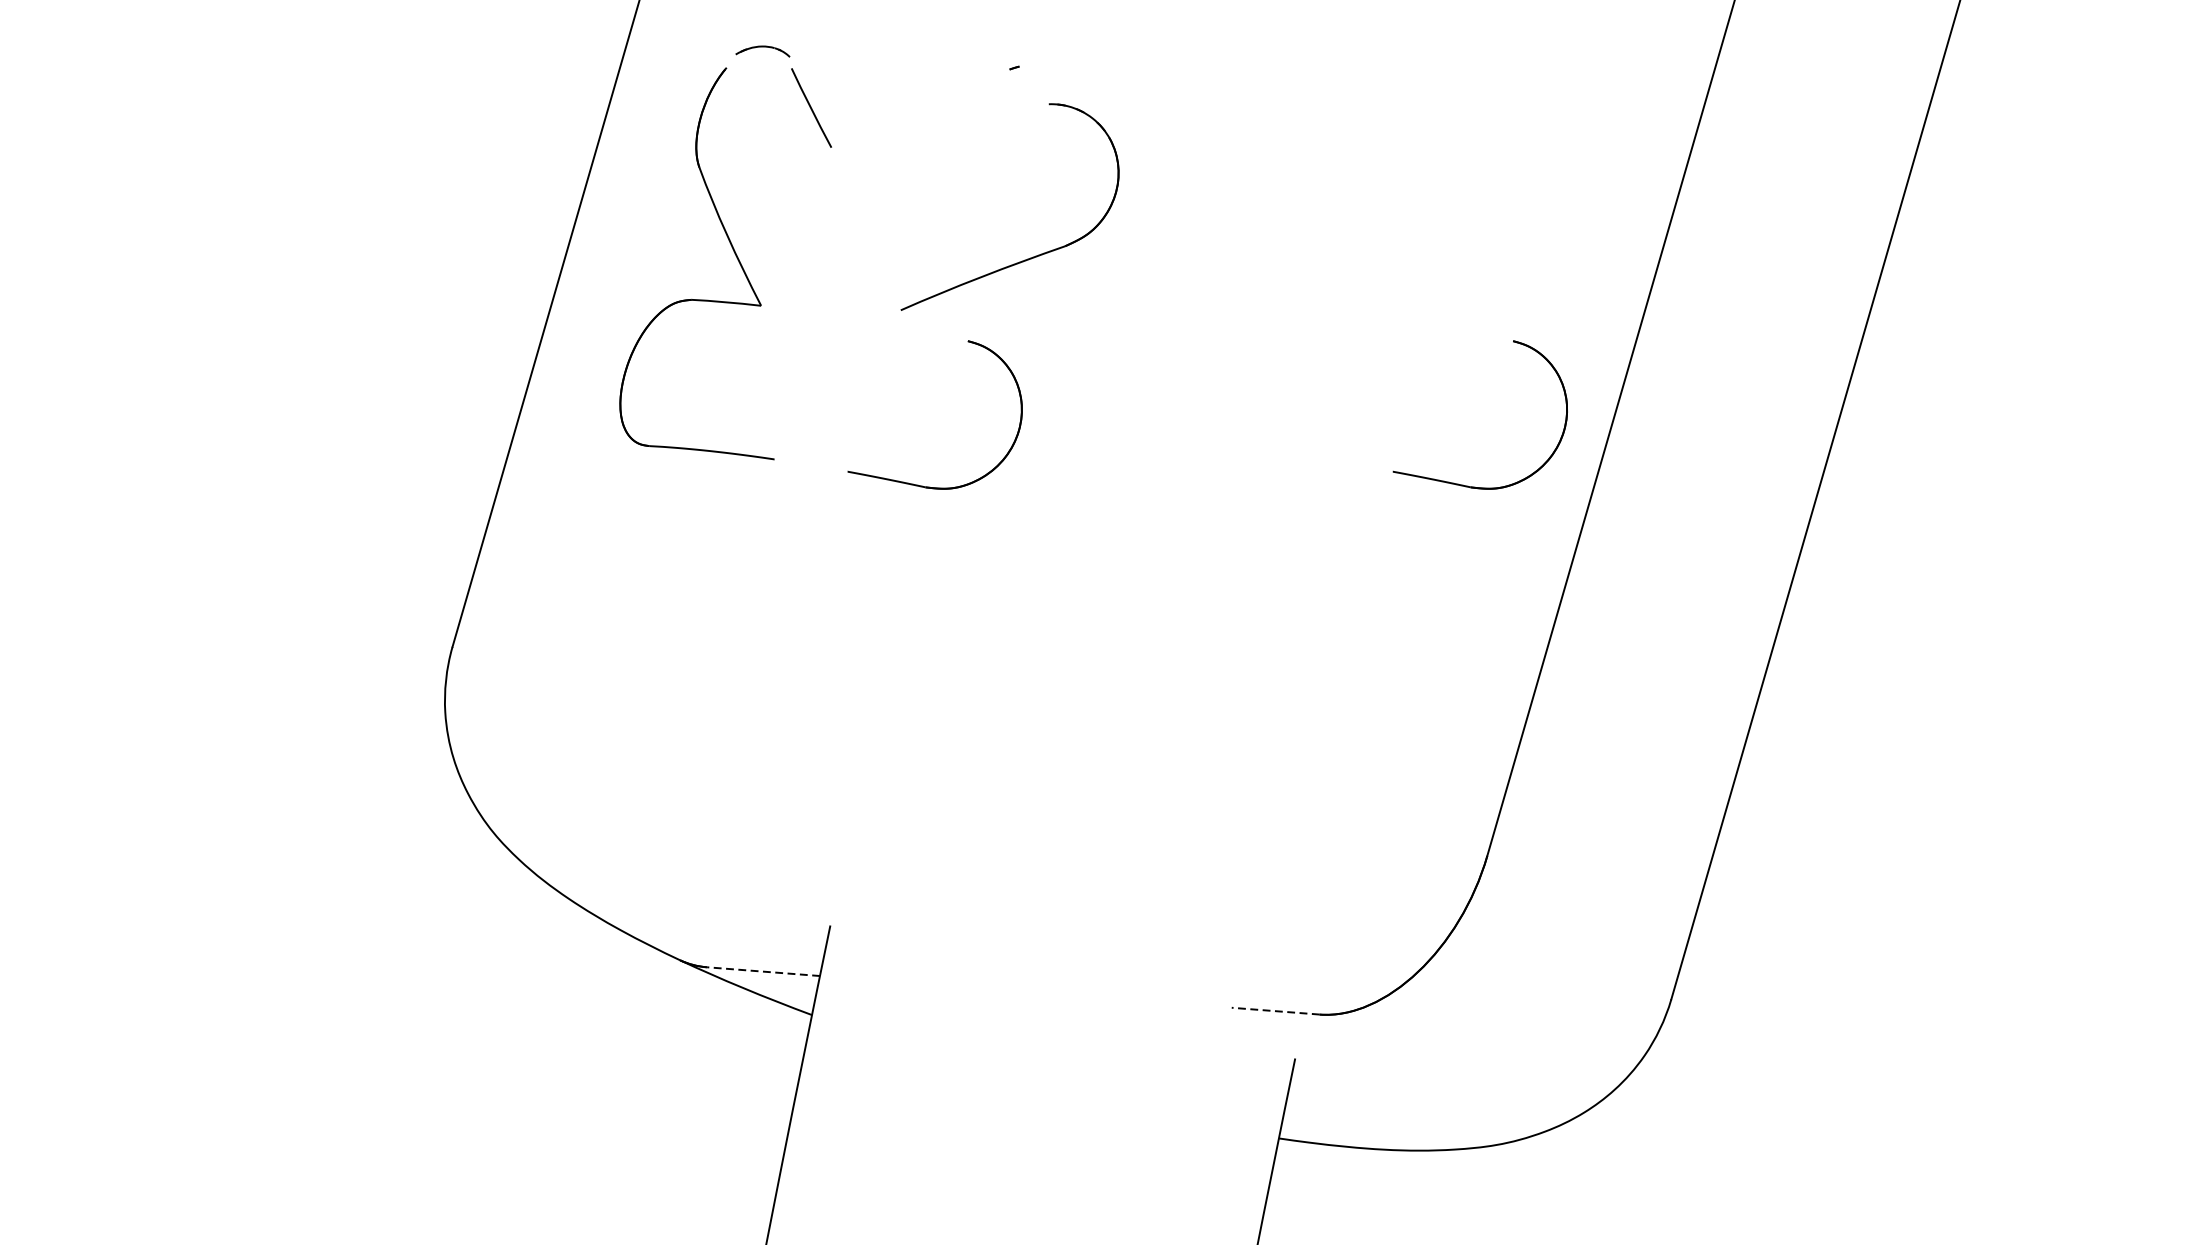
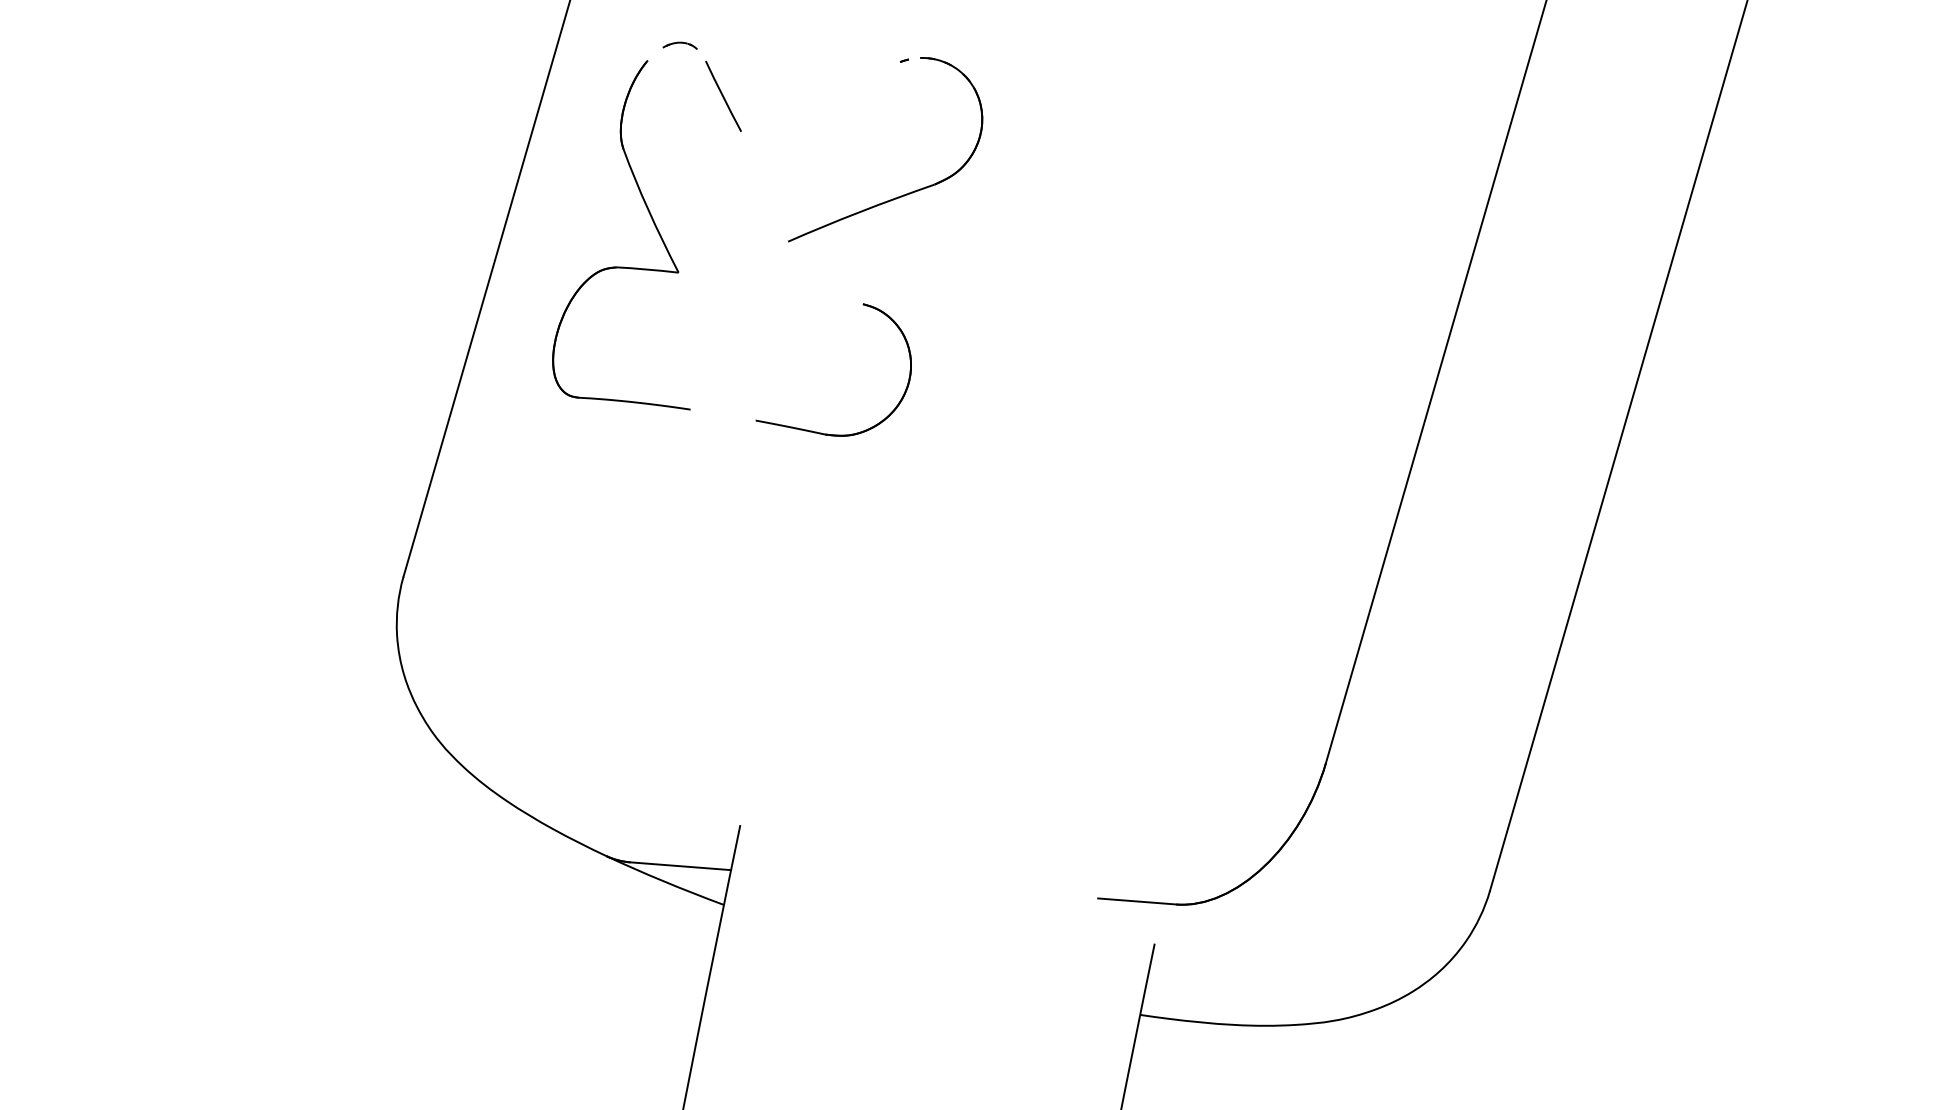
part: (762, 50) -> (679, 45), size x0.71
part: (1026, 258) -> (900, 195), moved
part: (1466, 485) -> (1307, 432), removed
line: (763, 971) -> (680, 866), dashed -> solid
line: (1274, 1011) -> (1136, 901), dashed -> solid

